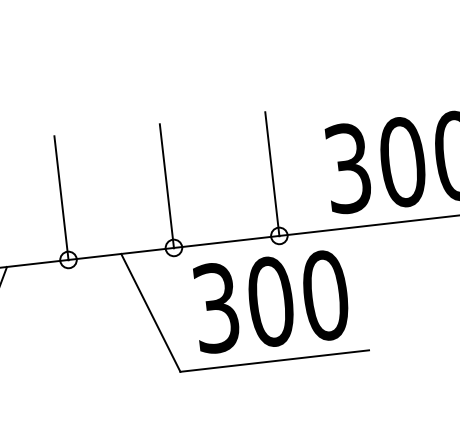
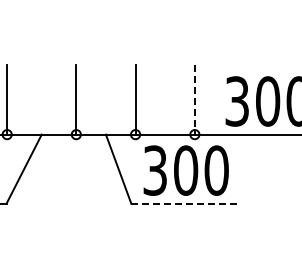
line: (271, 173) -> (194, 99), solid -> dashed
line: (274, 360) -> (184, 203), solid -> dashed

